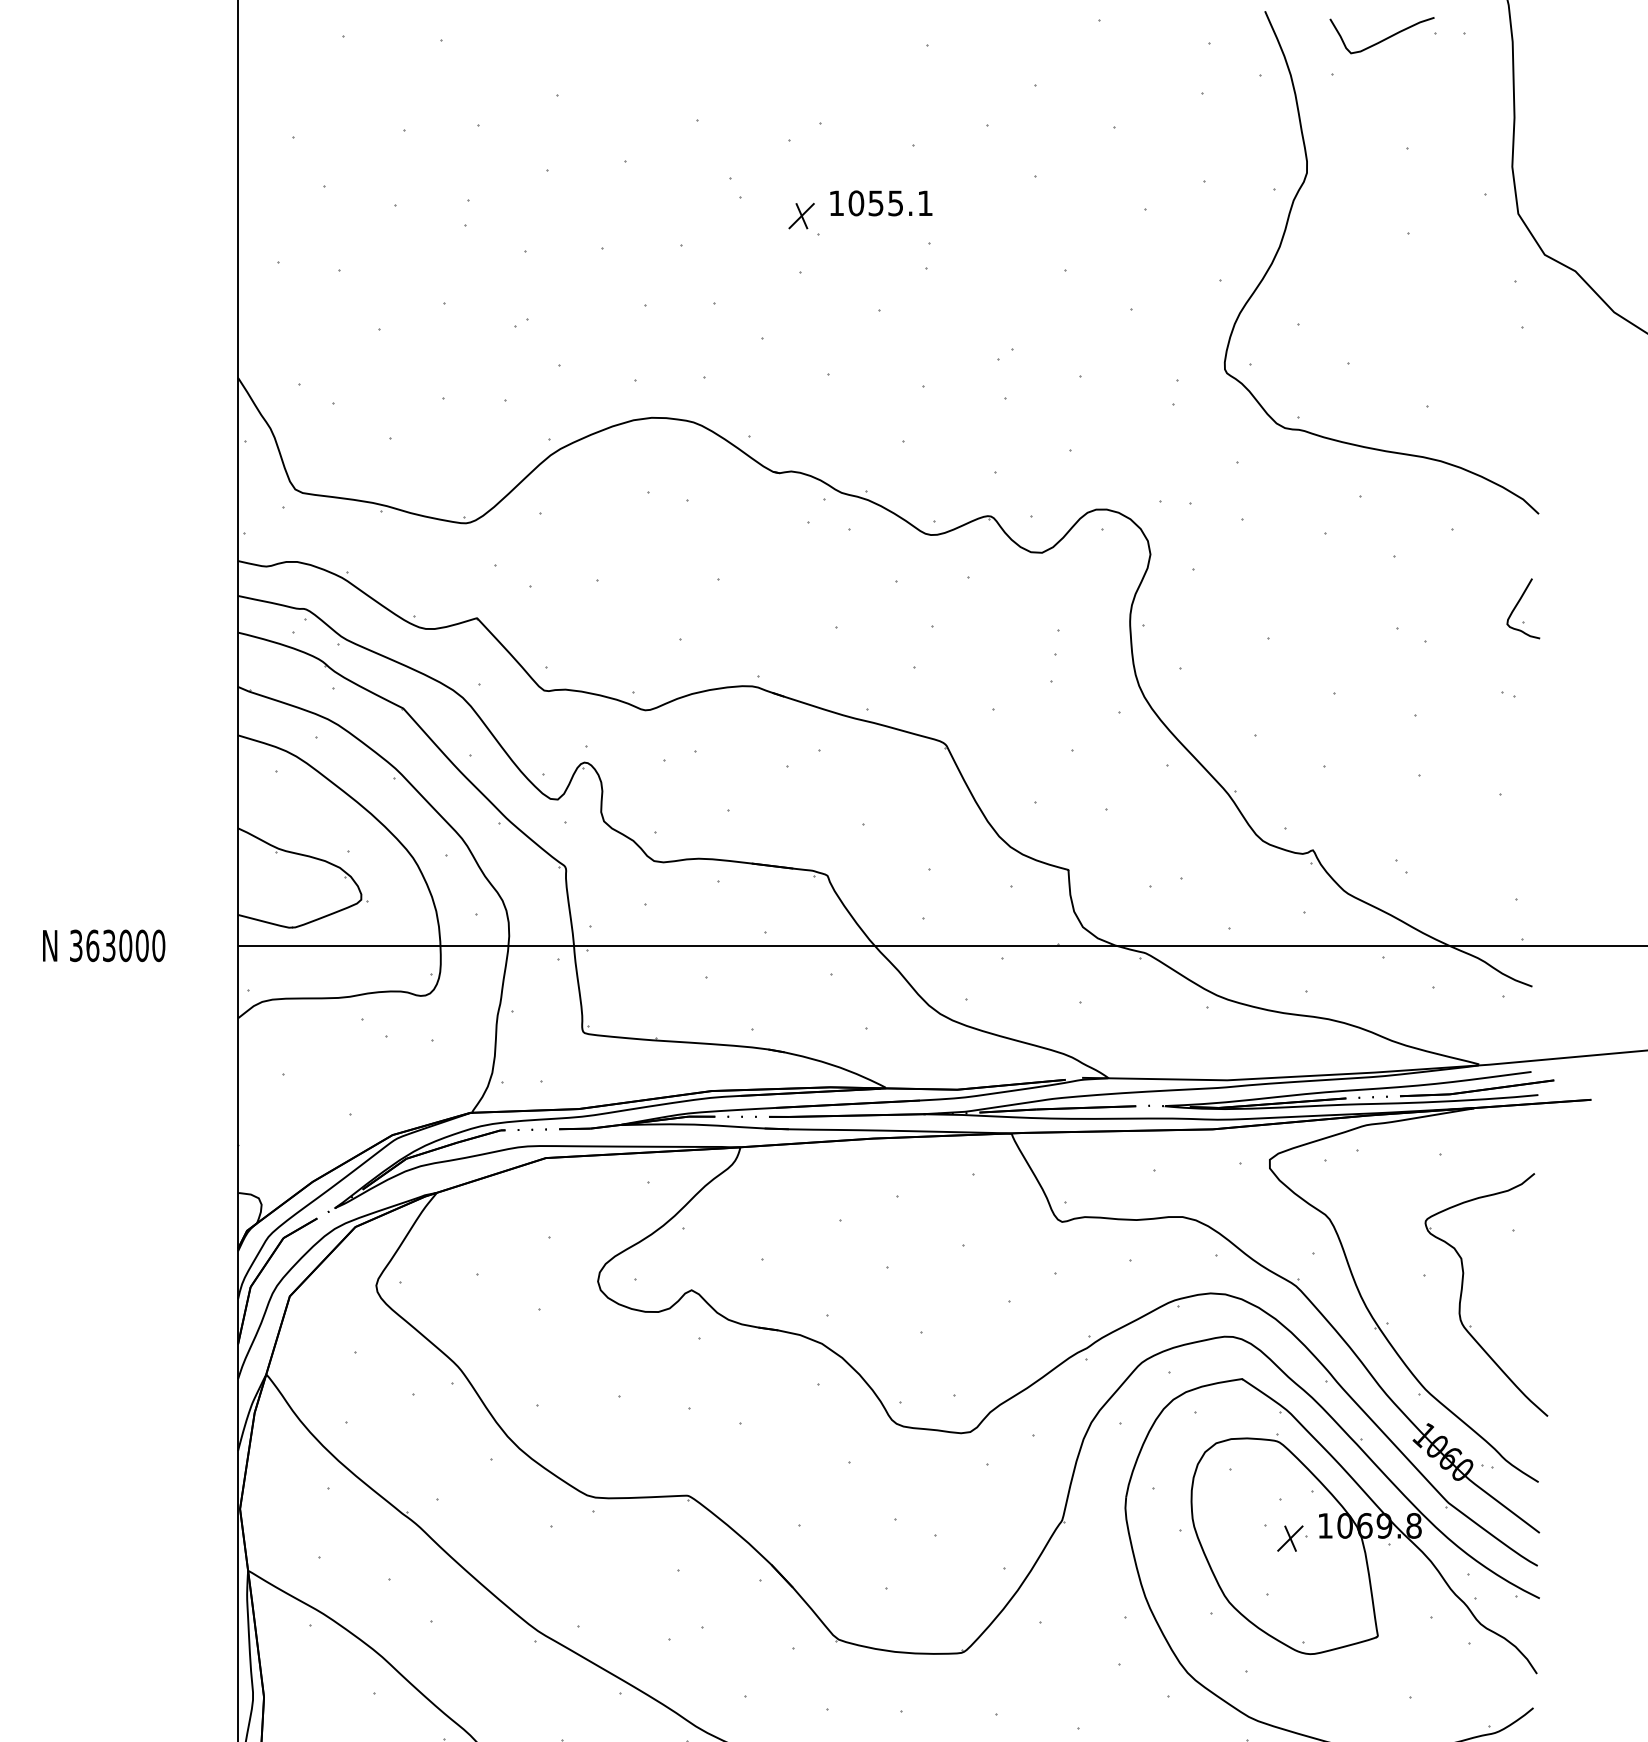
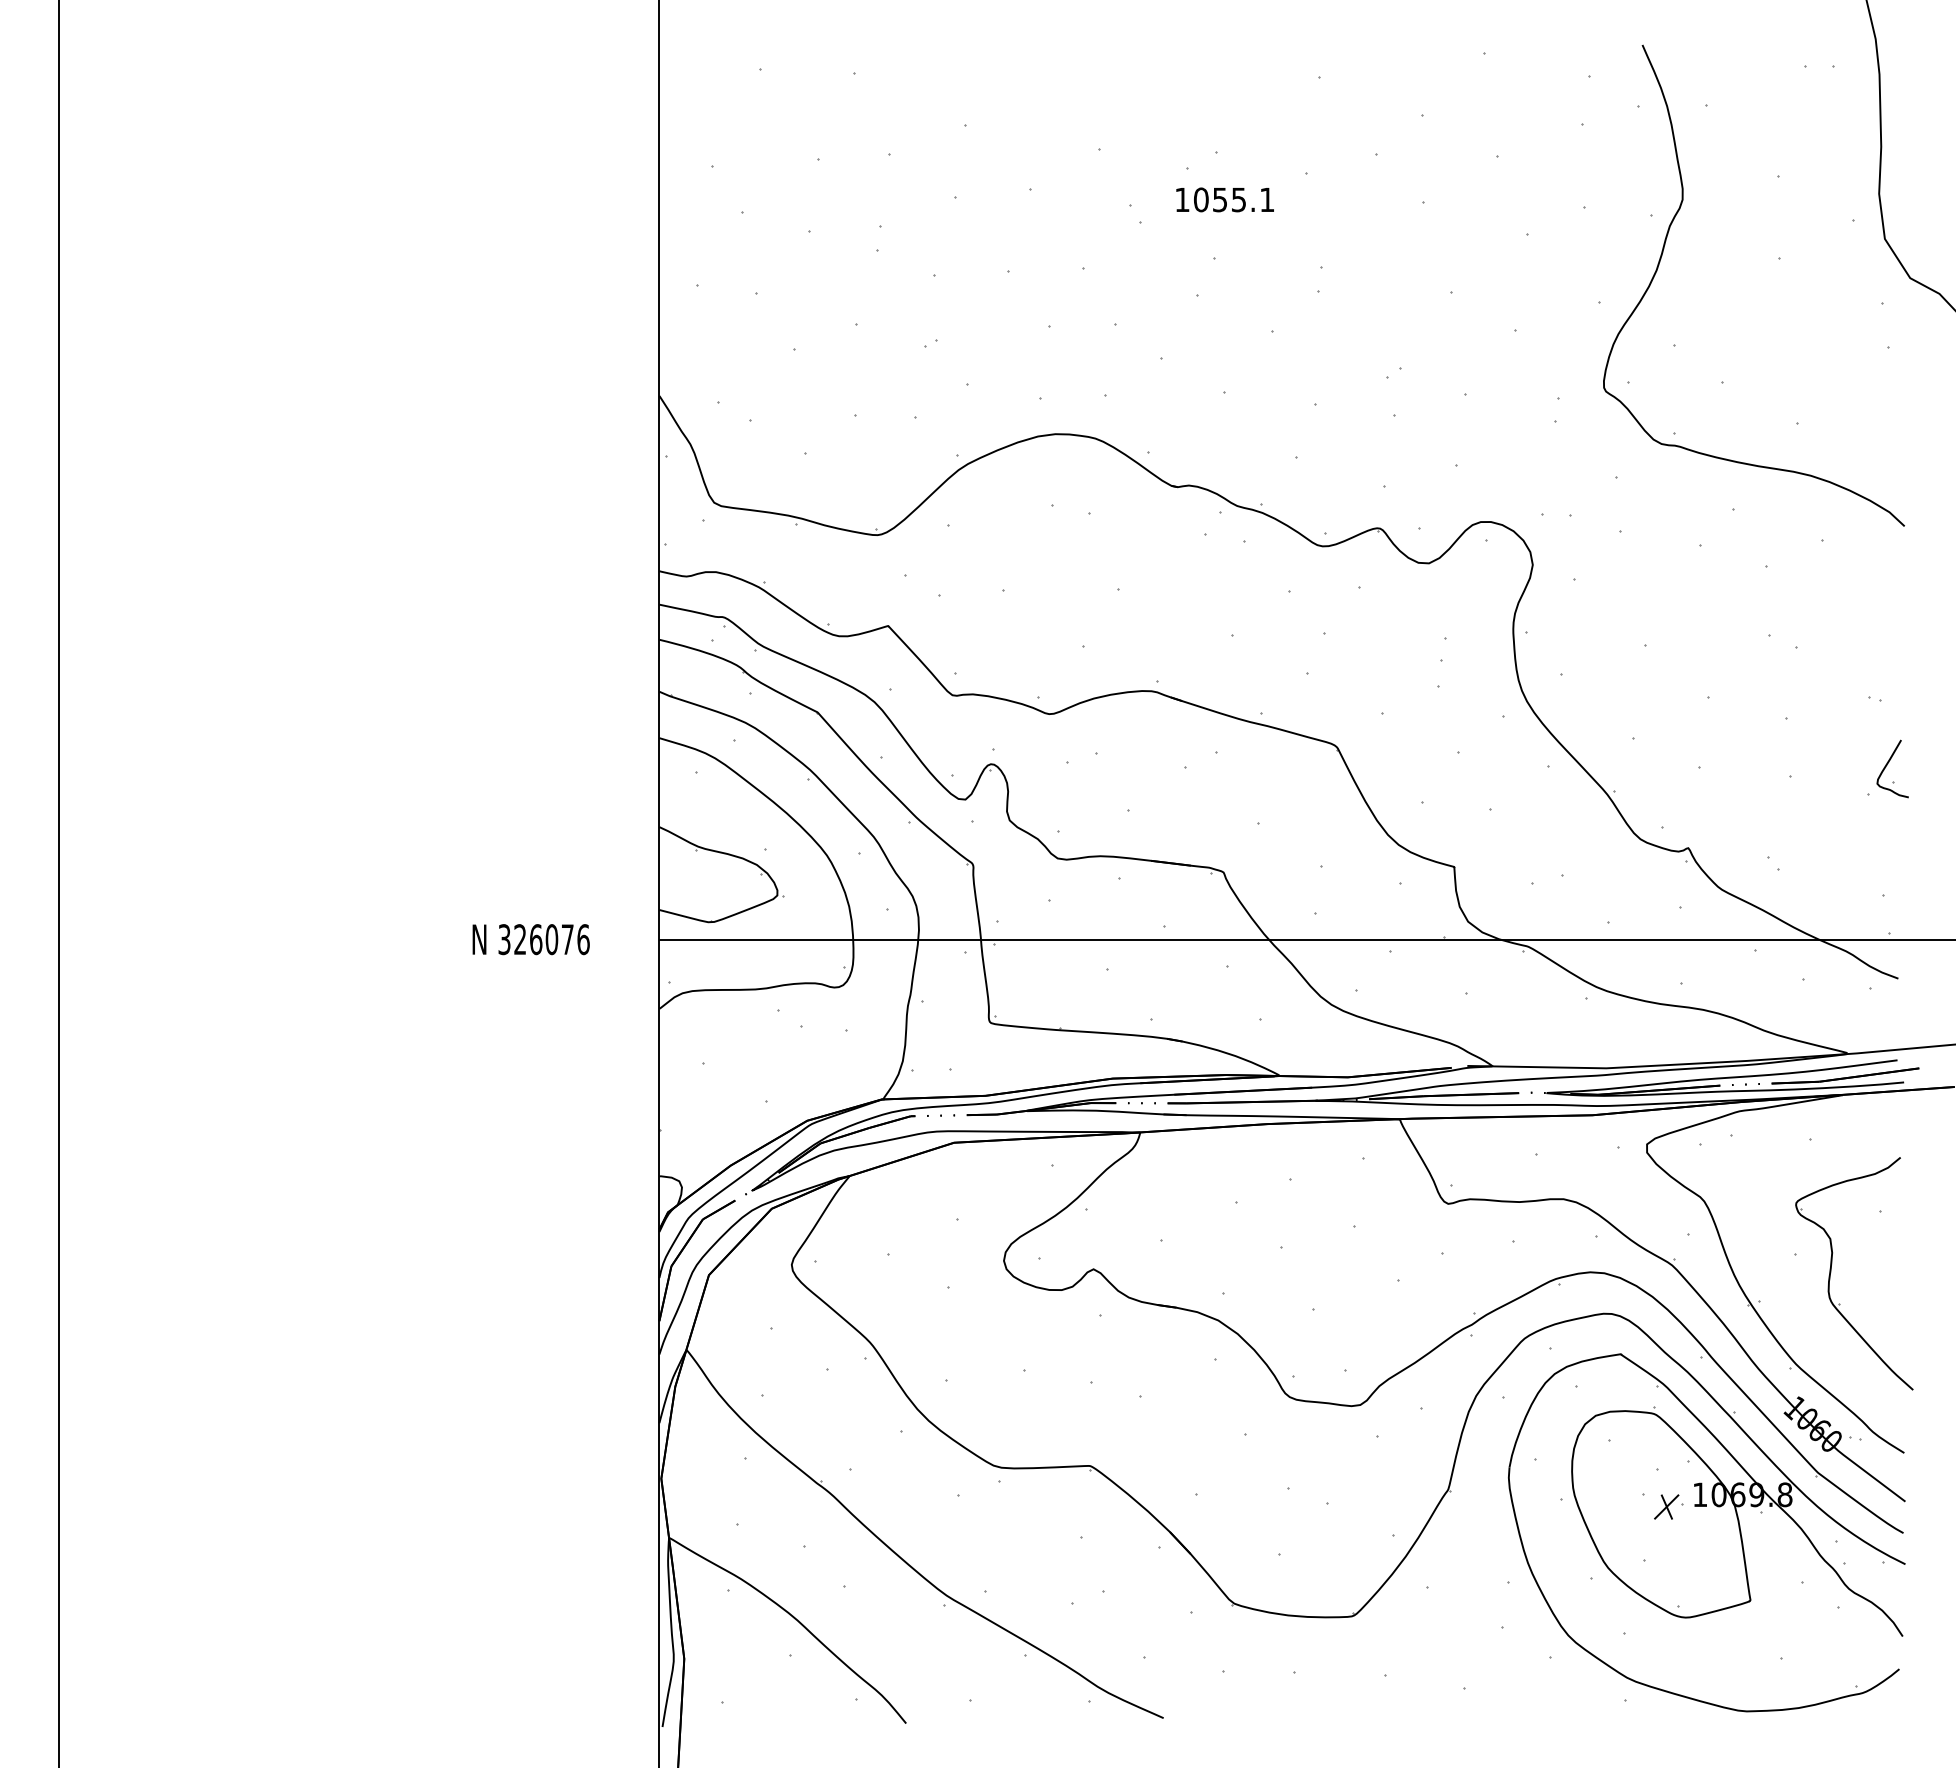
curve: (1384, 38) -> (1756, 71), removed
text: (880, 202) -> (1224, 199), moved
part: (801, 215) -> (1198, 240), removed
part: (1523, 608) -> (1892, 768), moved
text: (125, 945) -> (551, 939), 363000 -> 326076

